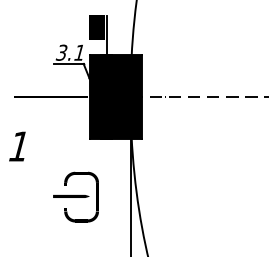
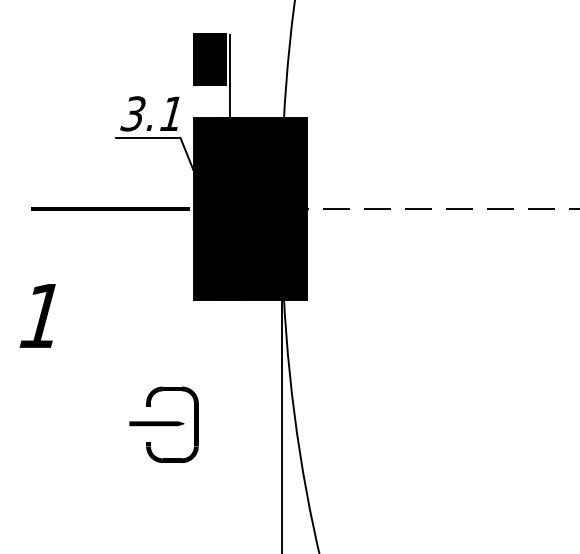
part: (75, 196) -> (162, 423), size x0.7

